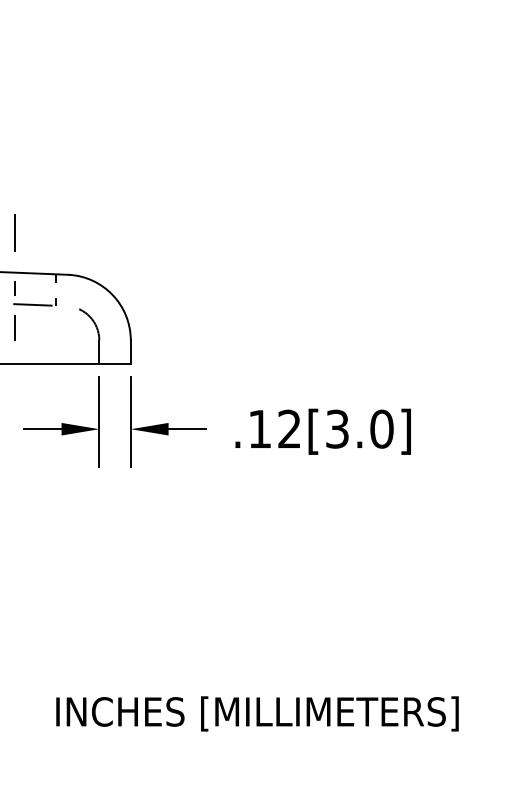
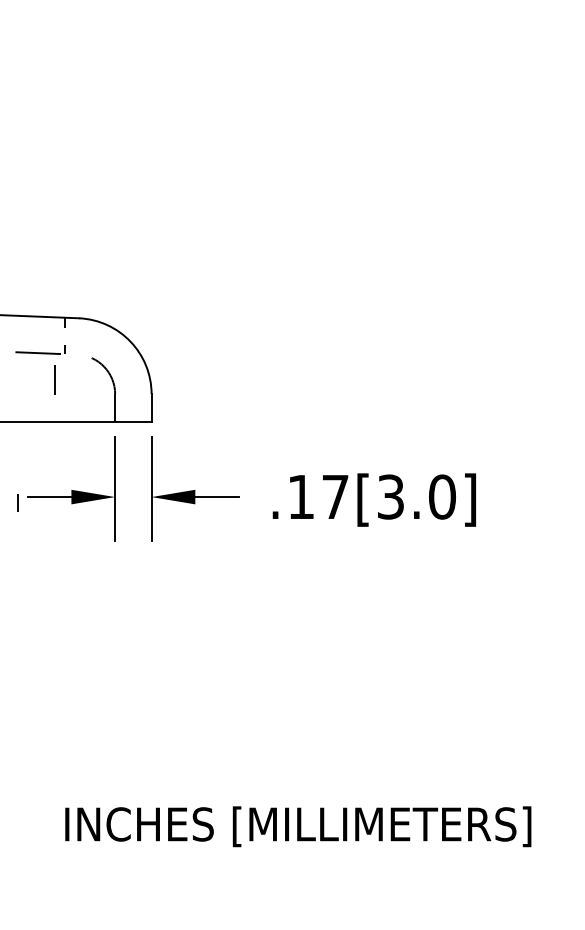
line: (15, 233) -> (18, 270), removed
line: (14, 288) -> (16, 503), moved
line: (14, 327) -> (53, 379), moved
text: (289, 428) -> (335, 496), .12[3.0] -> .17[3.0]

